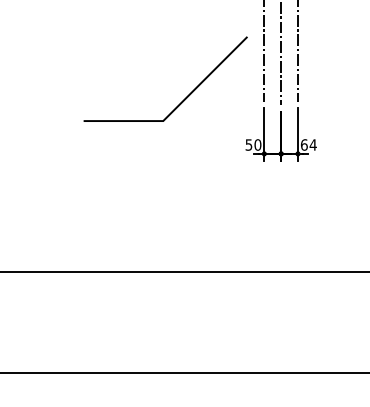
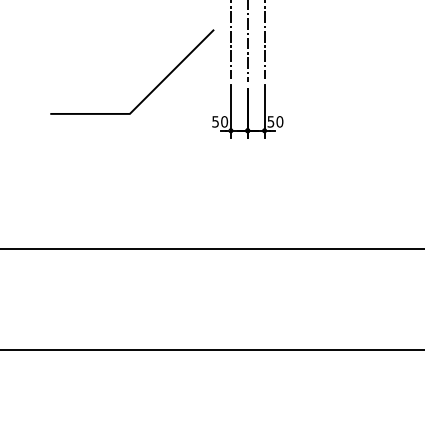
line: (184, 97) -> (151, 90), moved
text: (308, 144) -> (275, 121), 64 -> 50

